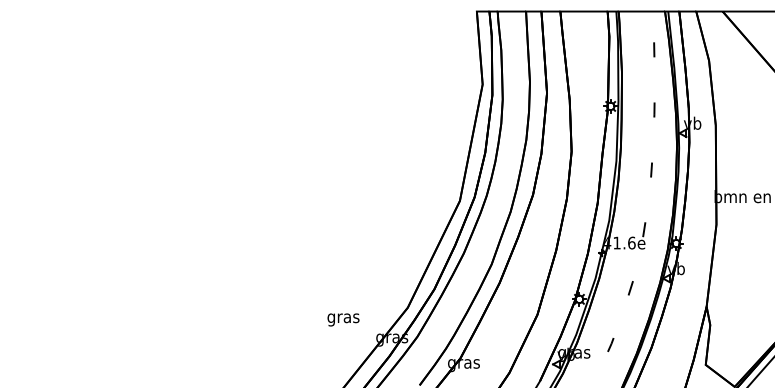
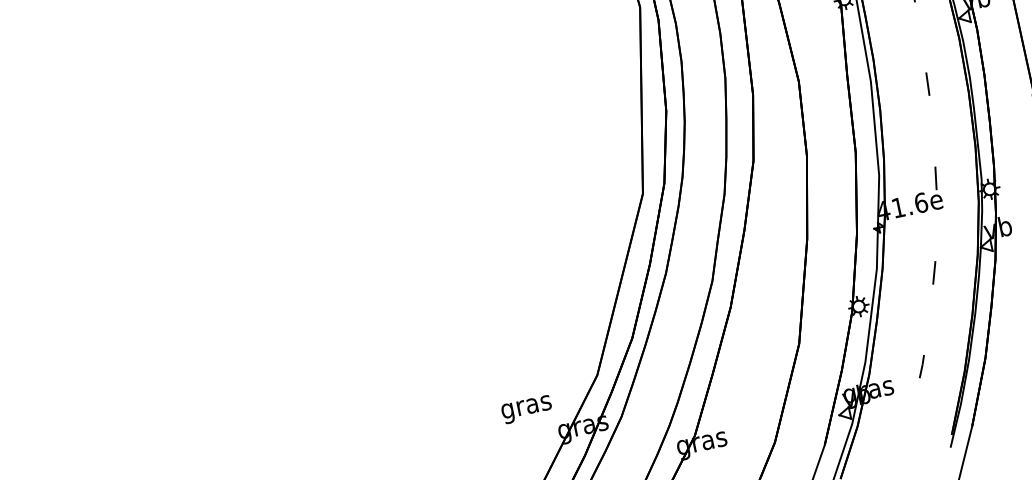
text: (343, 319) -> (526, 408), moved

